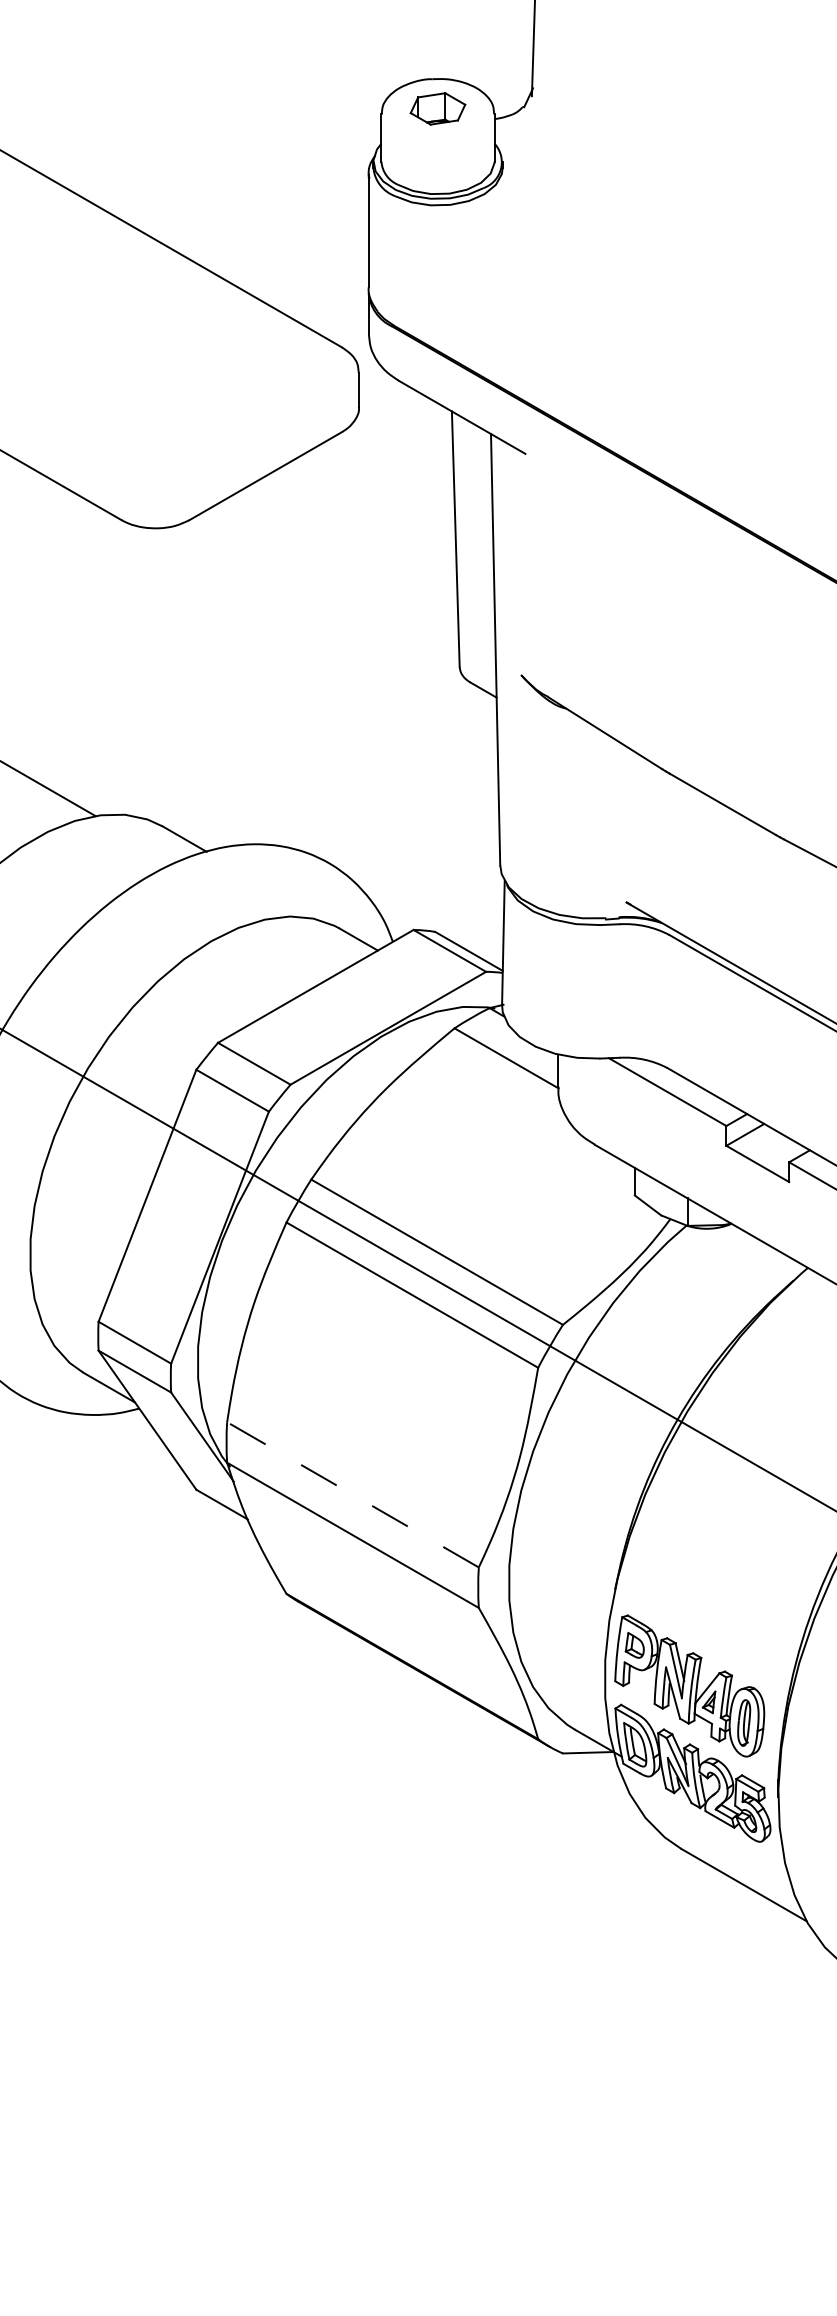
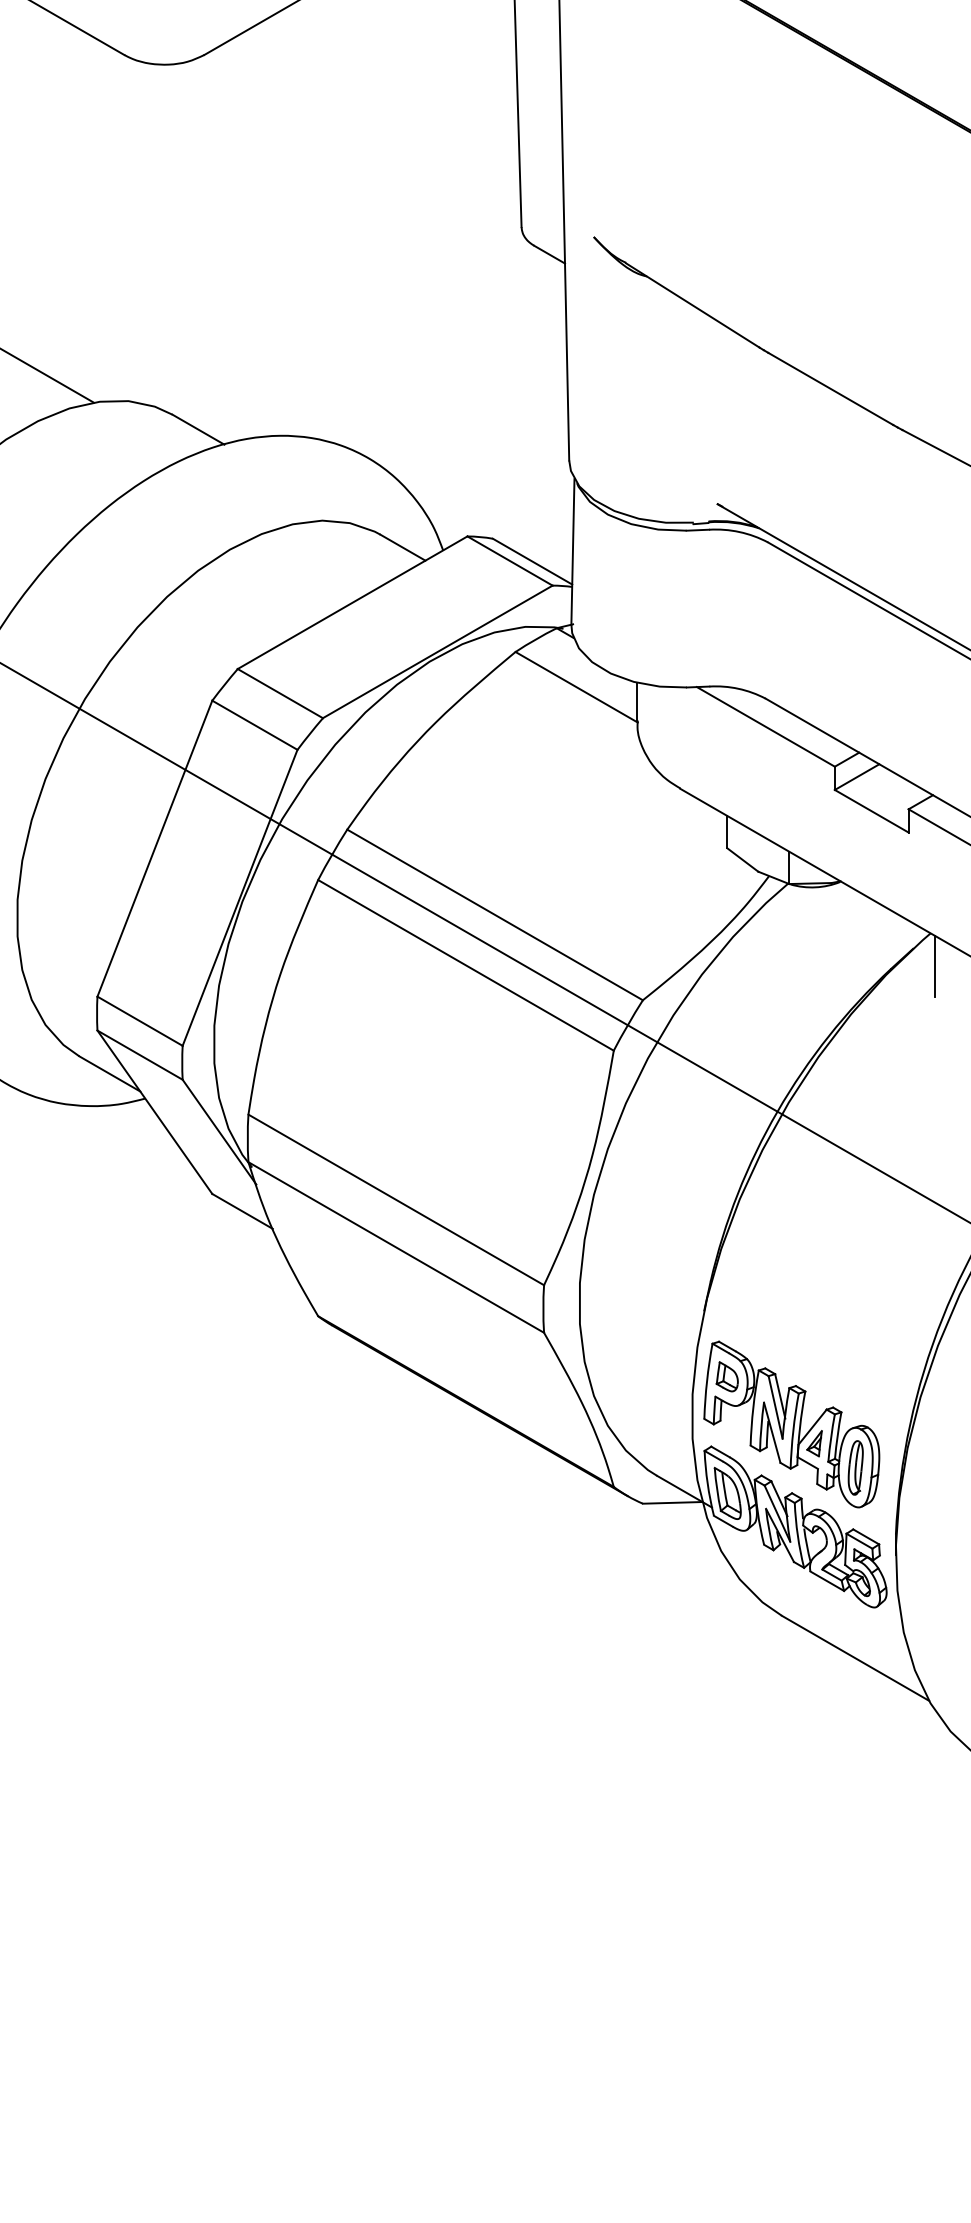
line: (811, 1296) -> (934, 966), added
line: (352, 1494) -> (395, 1199), dashed -> solid

